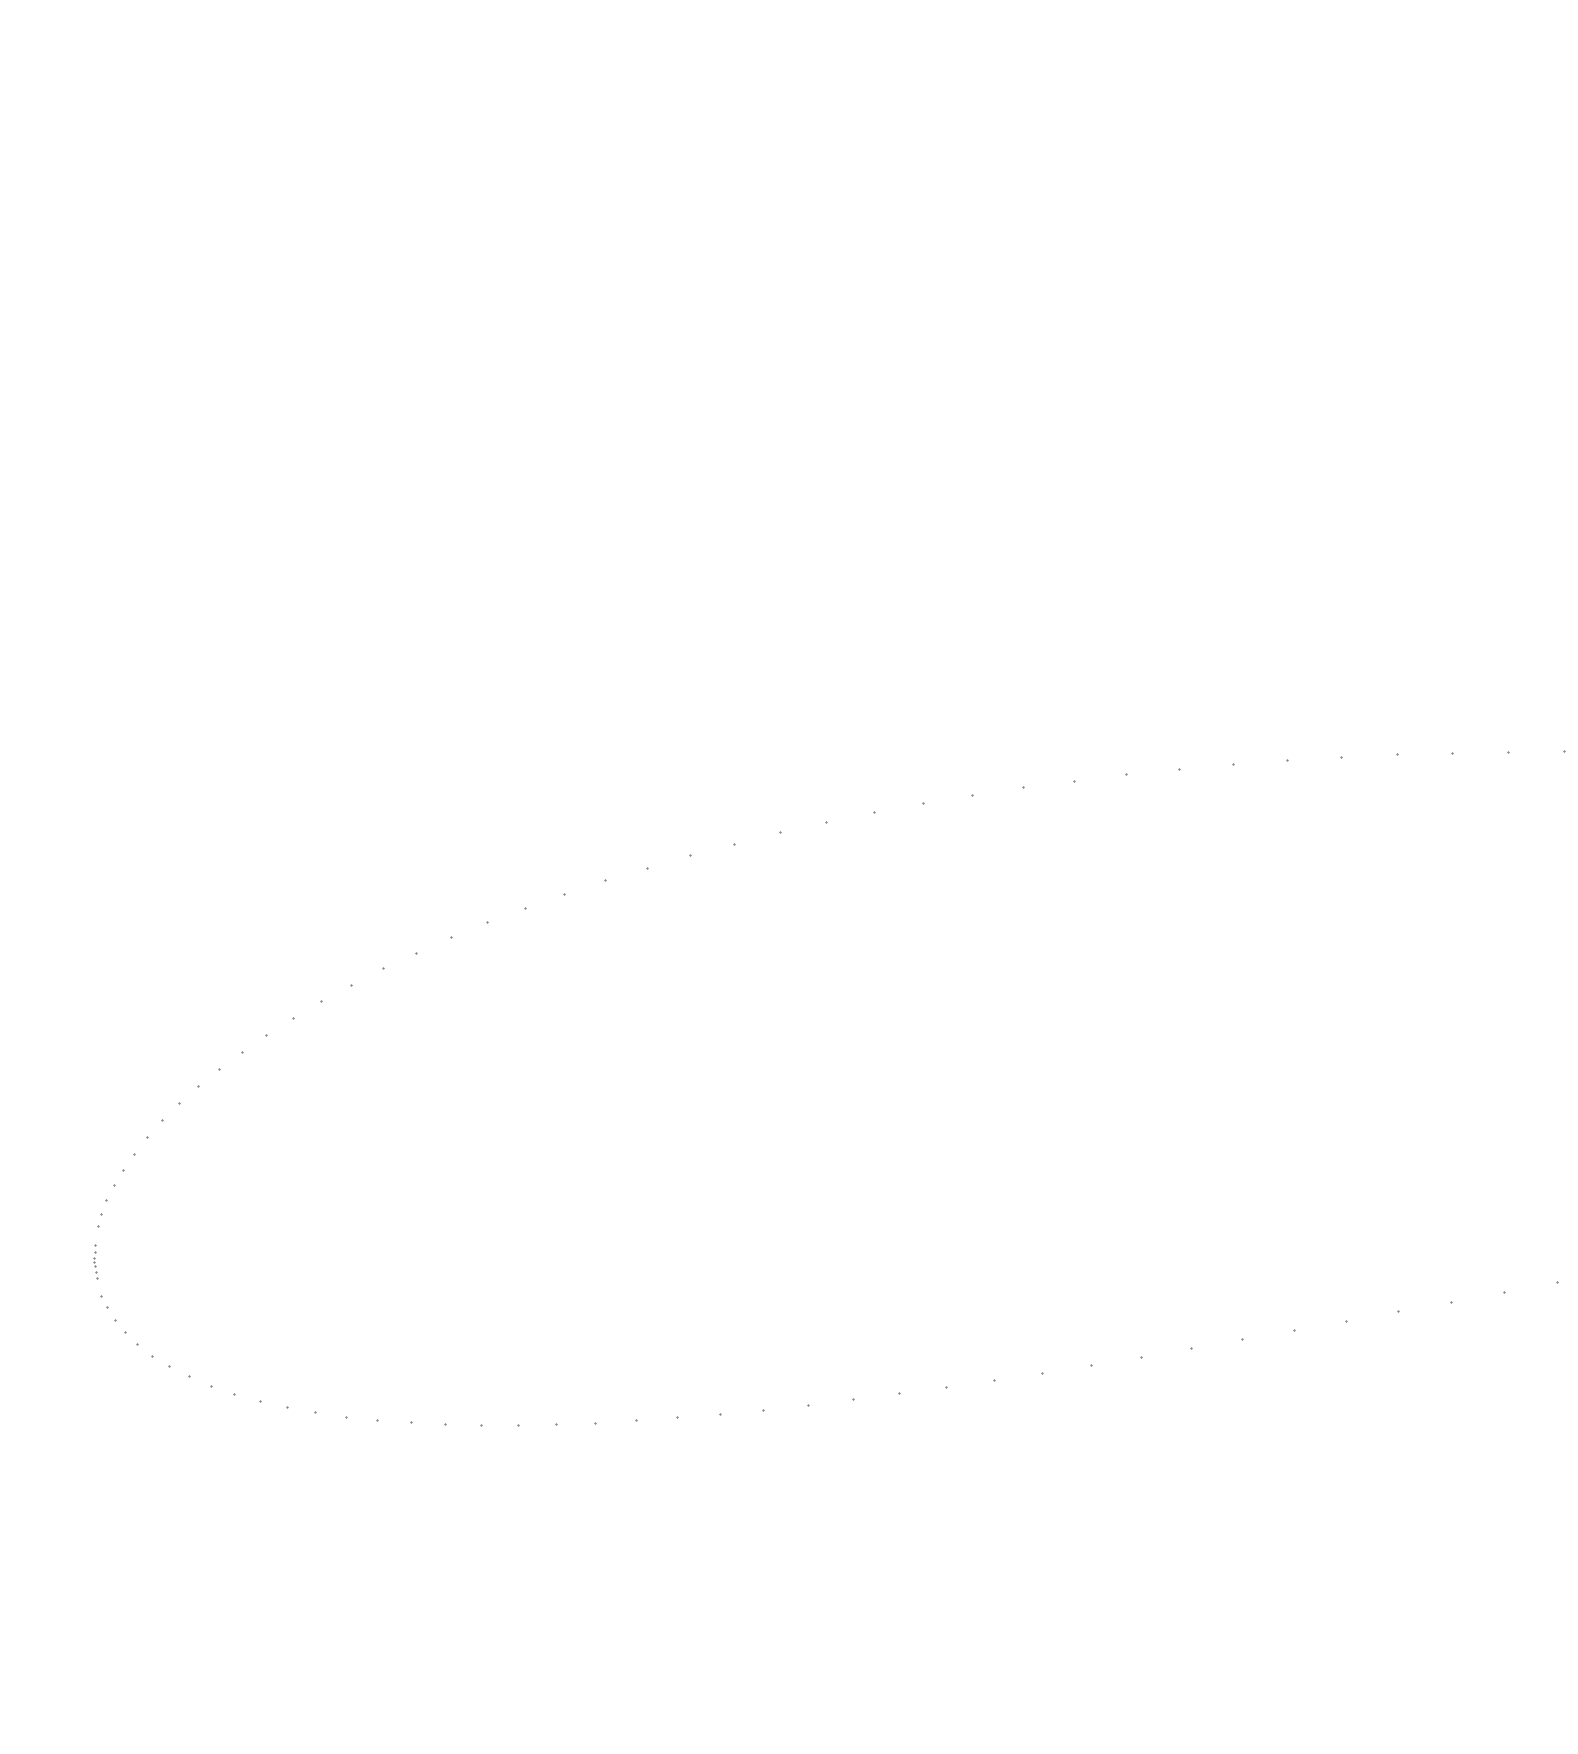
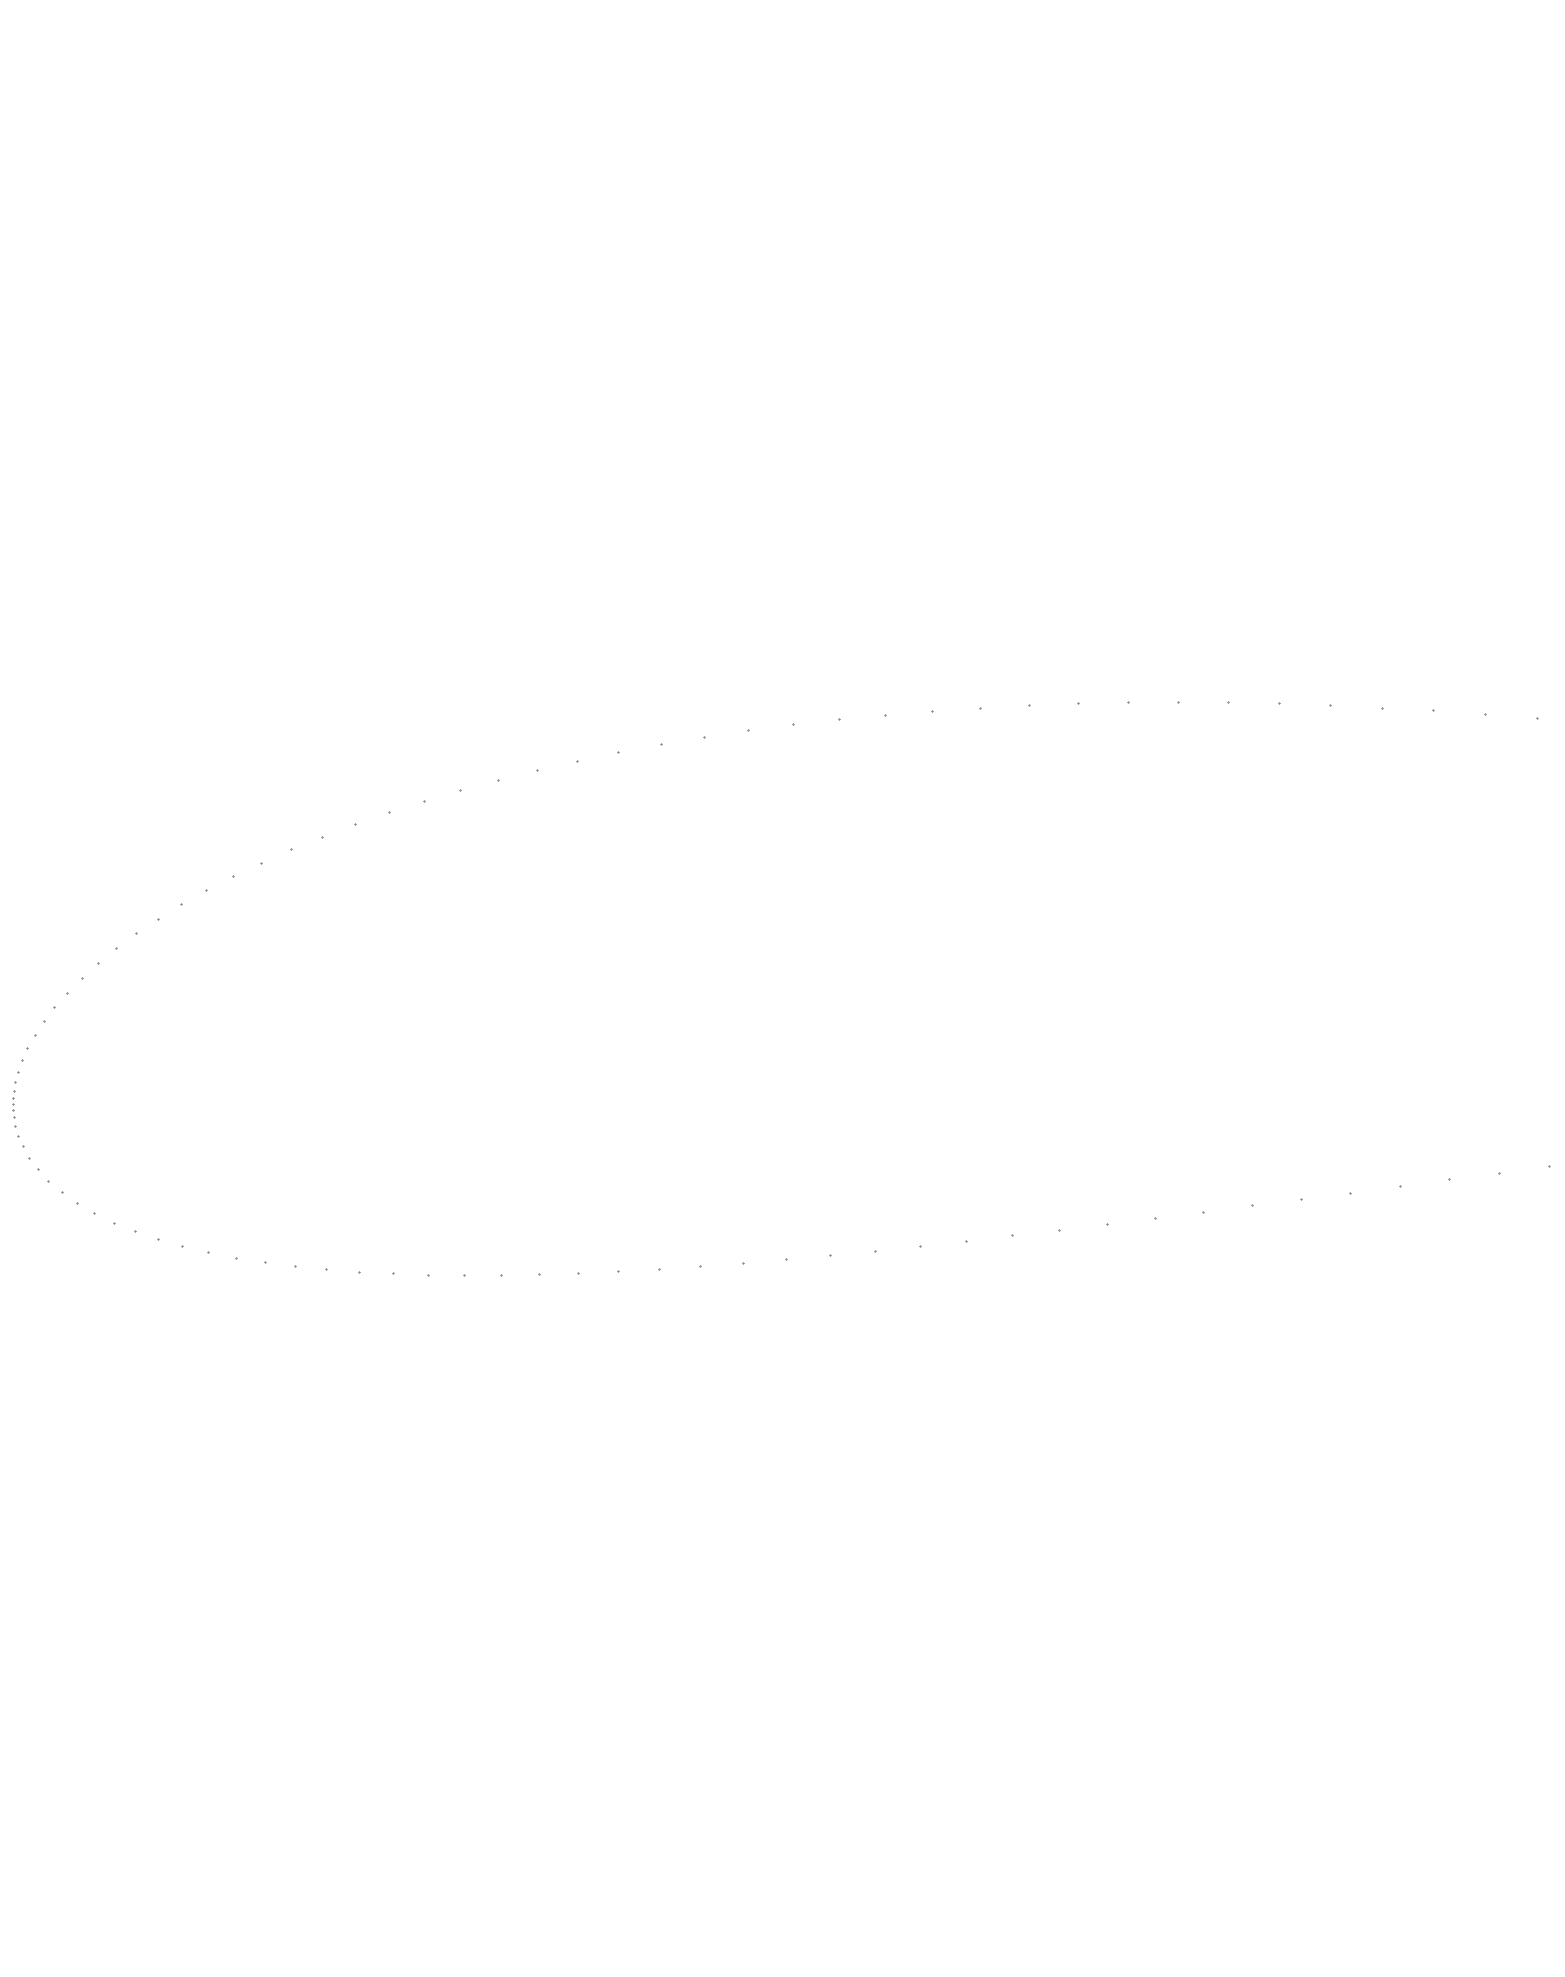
part: (95, 1262) -> (14, 1104), size x1.43

